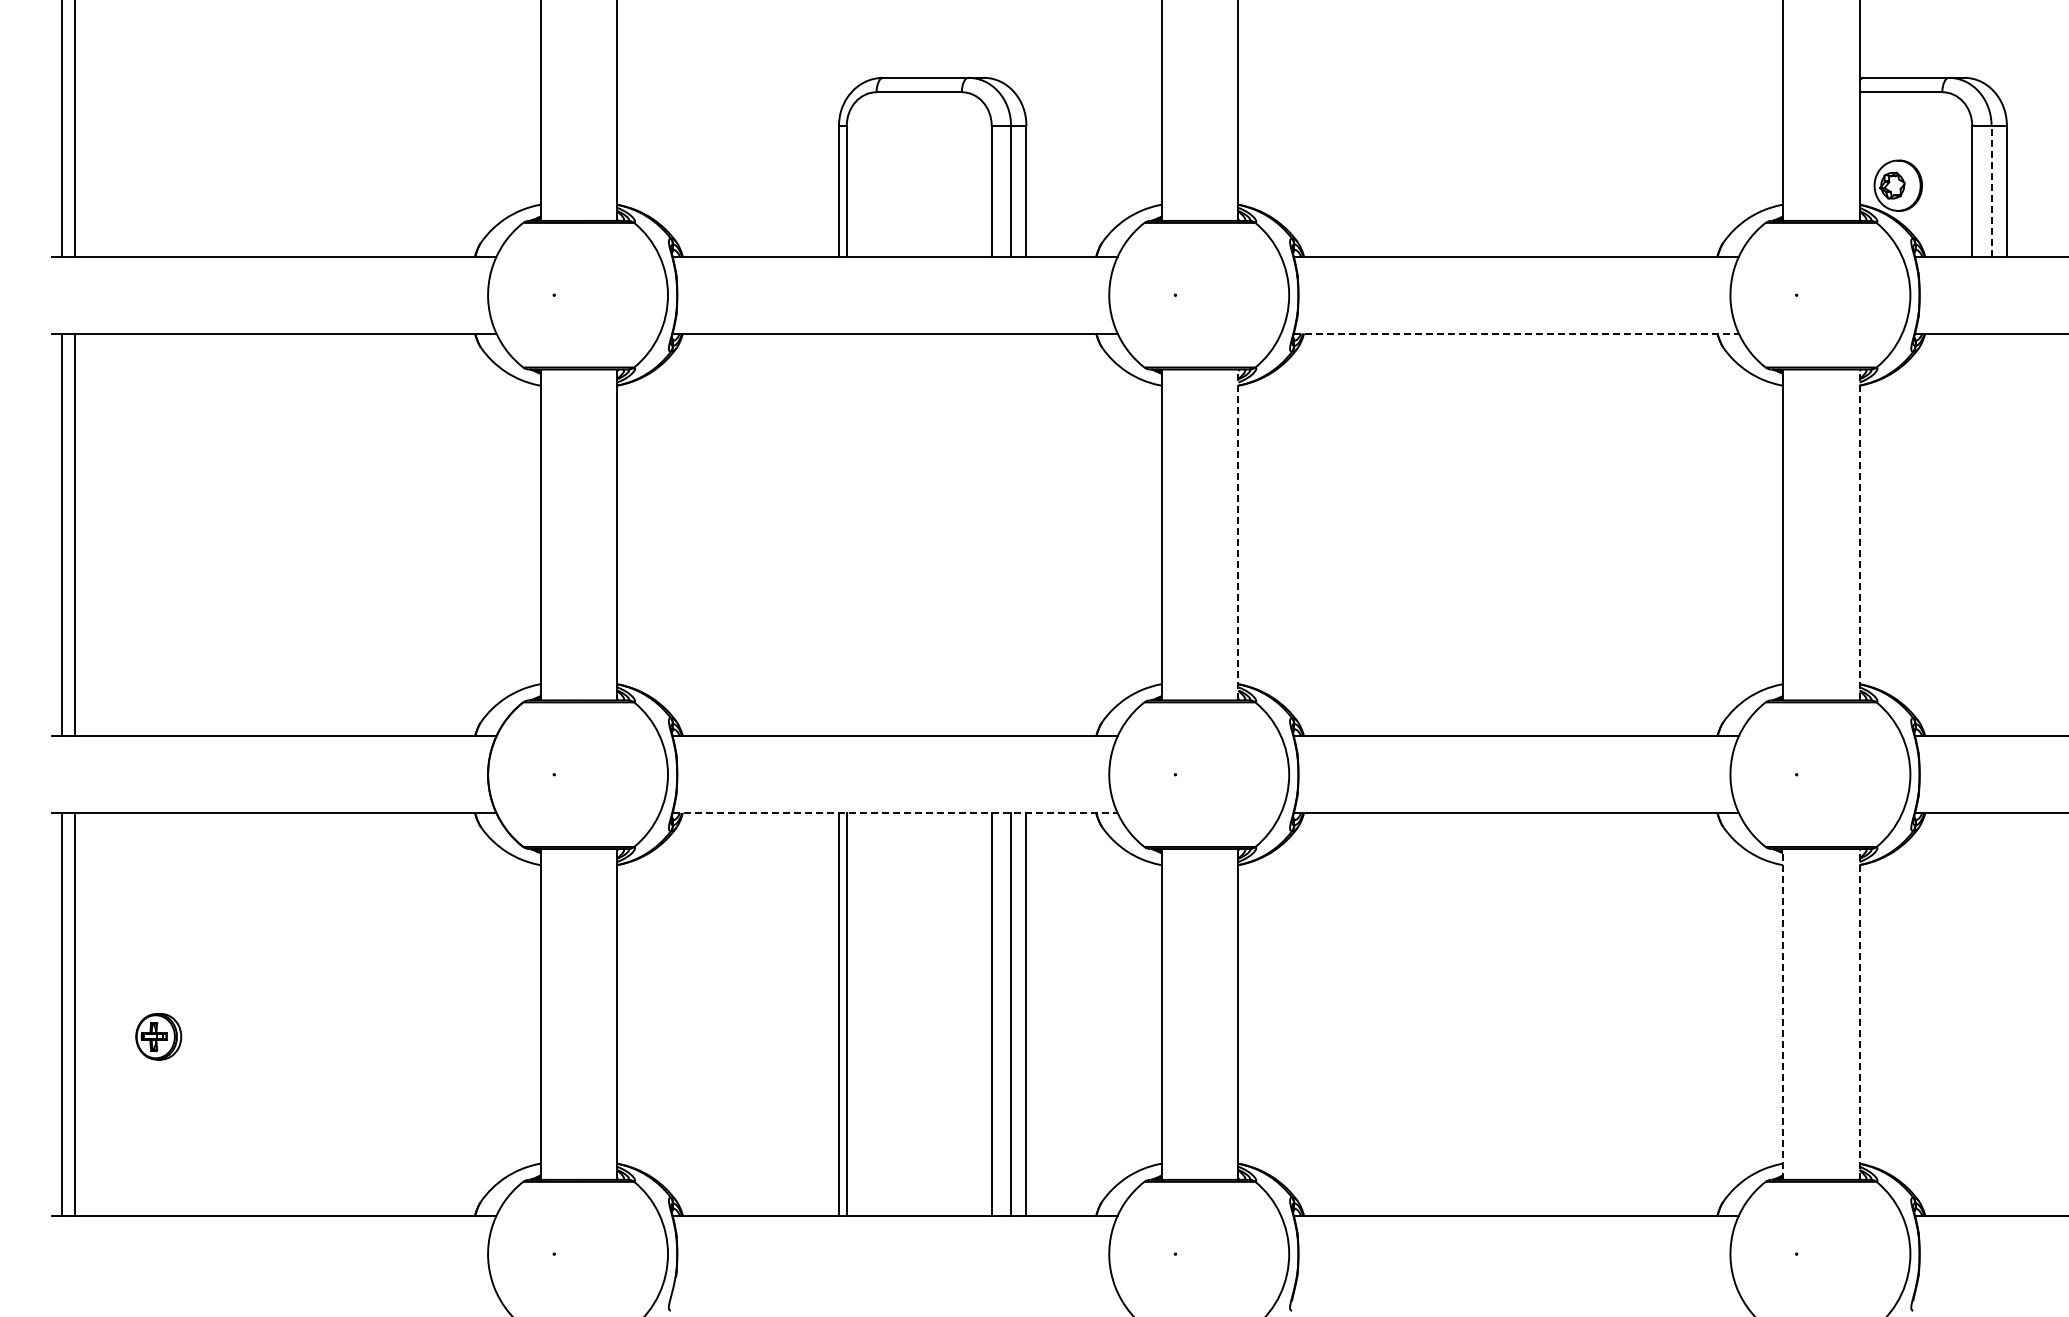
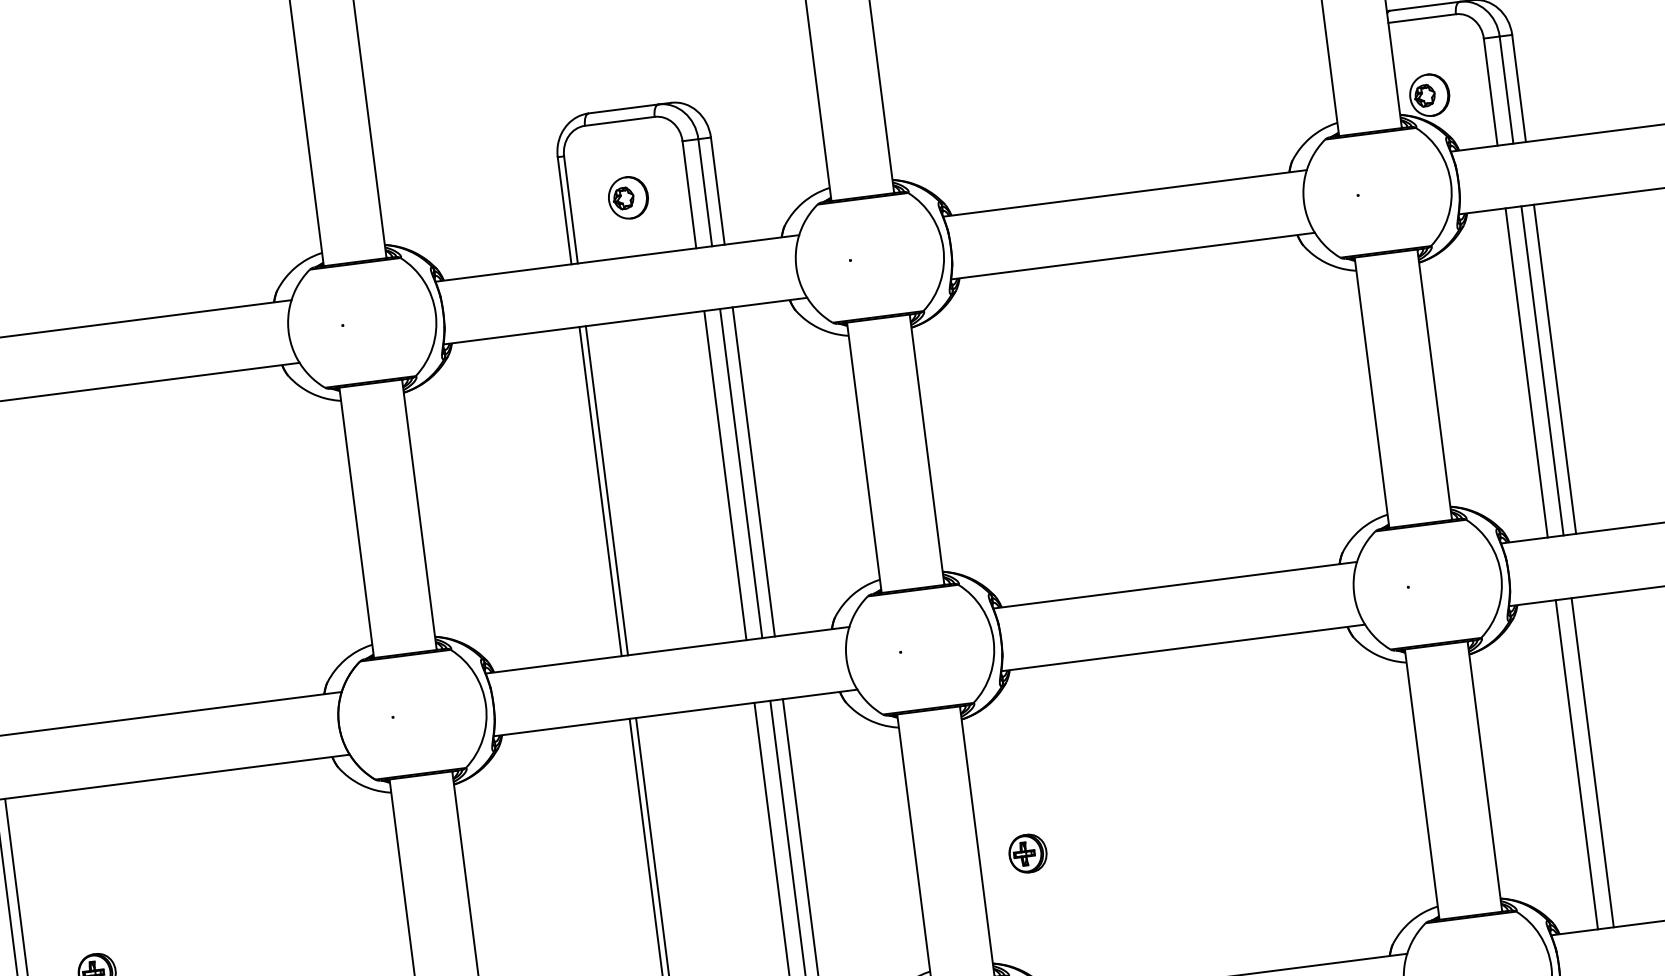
part: (917, 185) -> (628, 197), added
line: (1991, 191) -> (1506, 90), dashed -> solid
line: (1516, 333) -> (1133, 256), dashed -> solid
line: (838, 534) -> (600, 491), added
line: (846, 534) -> (606, 490), added
line: (991, 534) -> (725, 475), added
line: (1011, 534) -> (741, 473), added
line: (1026, 534) -> (753, 471), added
line: (1238, 534) -> (927, 449), dashed -> solid
line: (1859, 534) -> (1434, 384), dashed -> solid
line: (1972, 534) -> (1526, 372), added
line: (1991, 534) -> (1542, 370), added
line: (2006, 534) -> (1554, 368), added
line: (895, 813) -> (675, 713), dashed -> solid
line: (1782, 1013) -> (1421, 783), dashed -> solid
line: (1859, 1013) -> (1484, 775), dashed -> solid
line: (1972, 1014) -> (1577, 764), added
line: (1991, 1014) -> (1592, 762), added
part: (1297, 1036) -> (1027, 853), added

